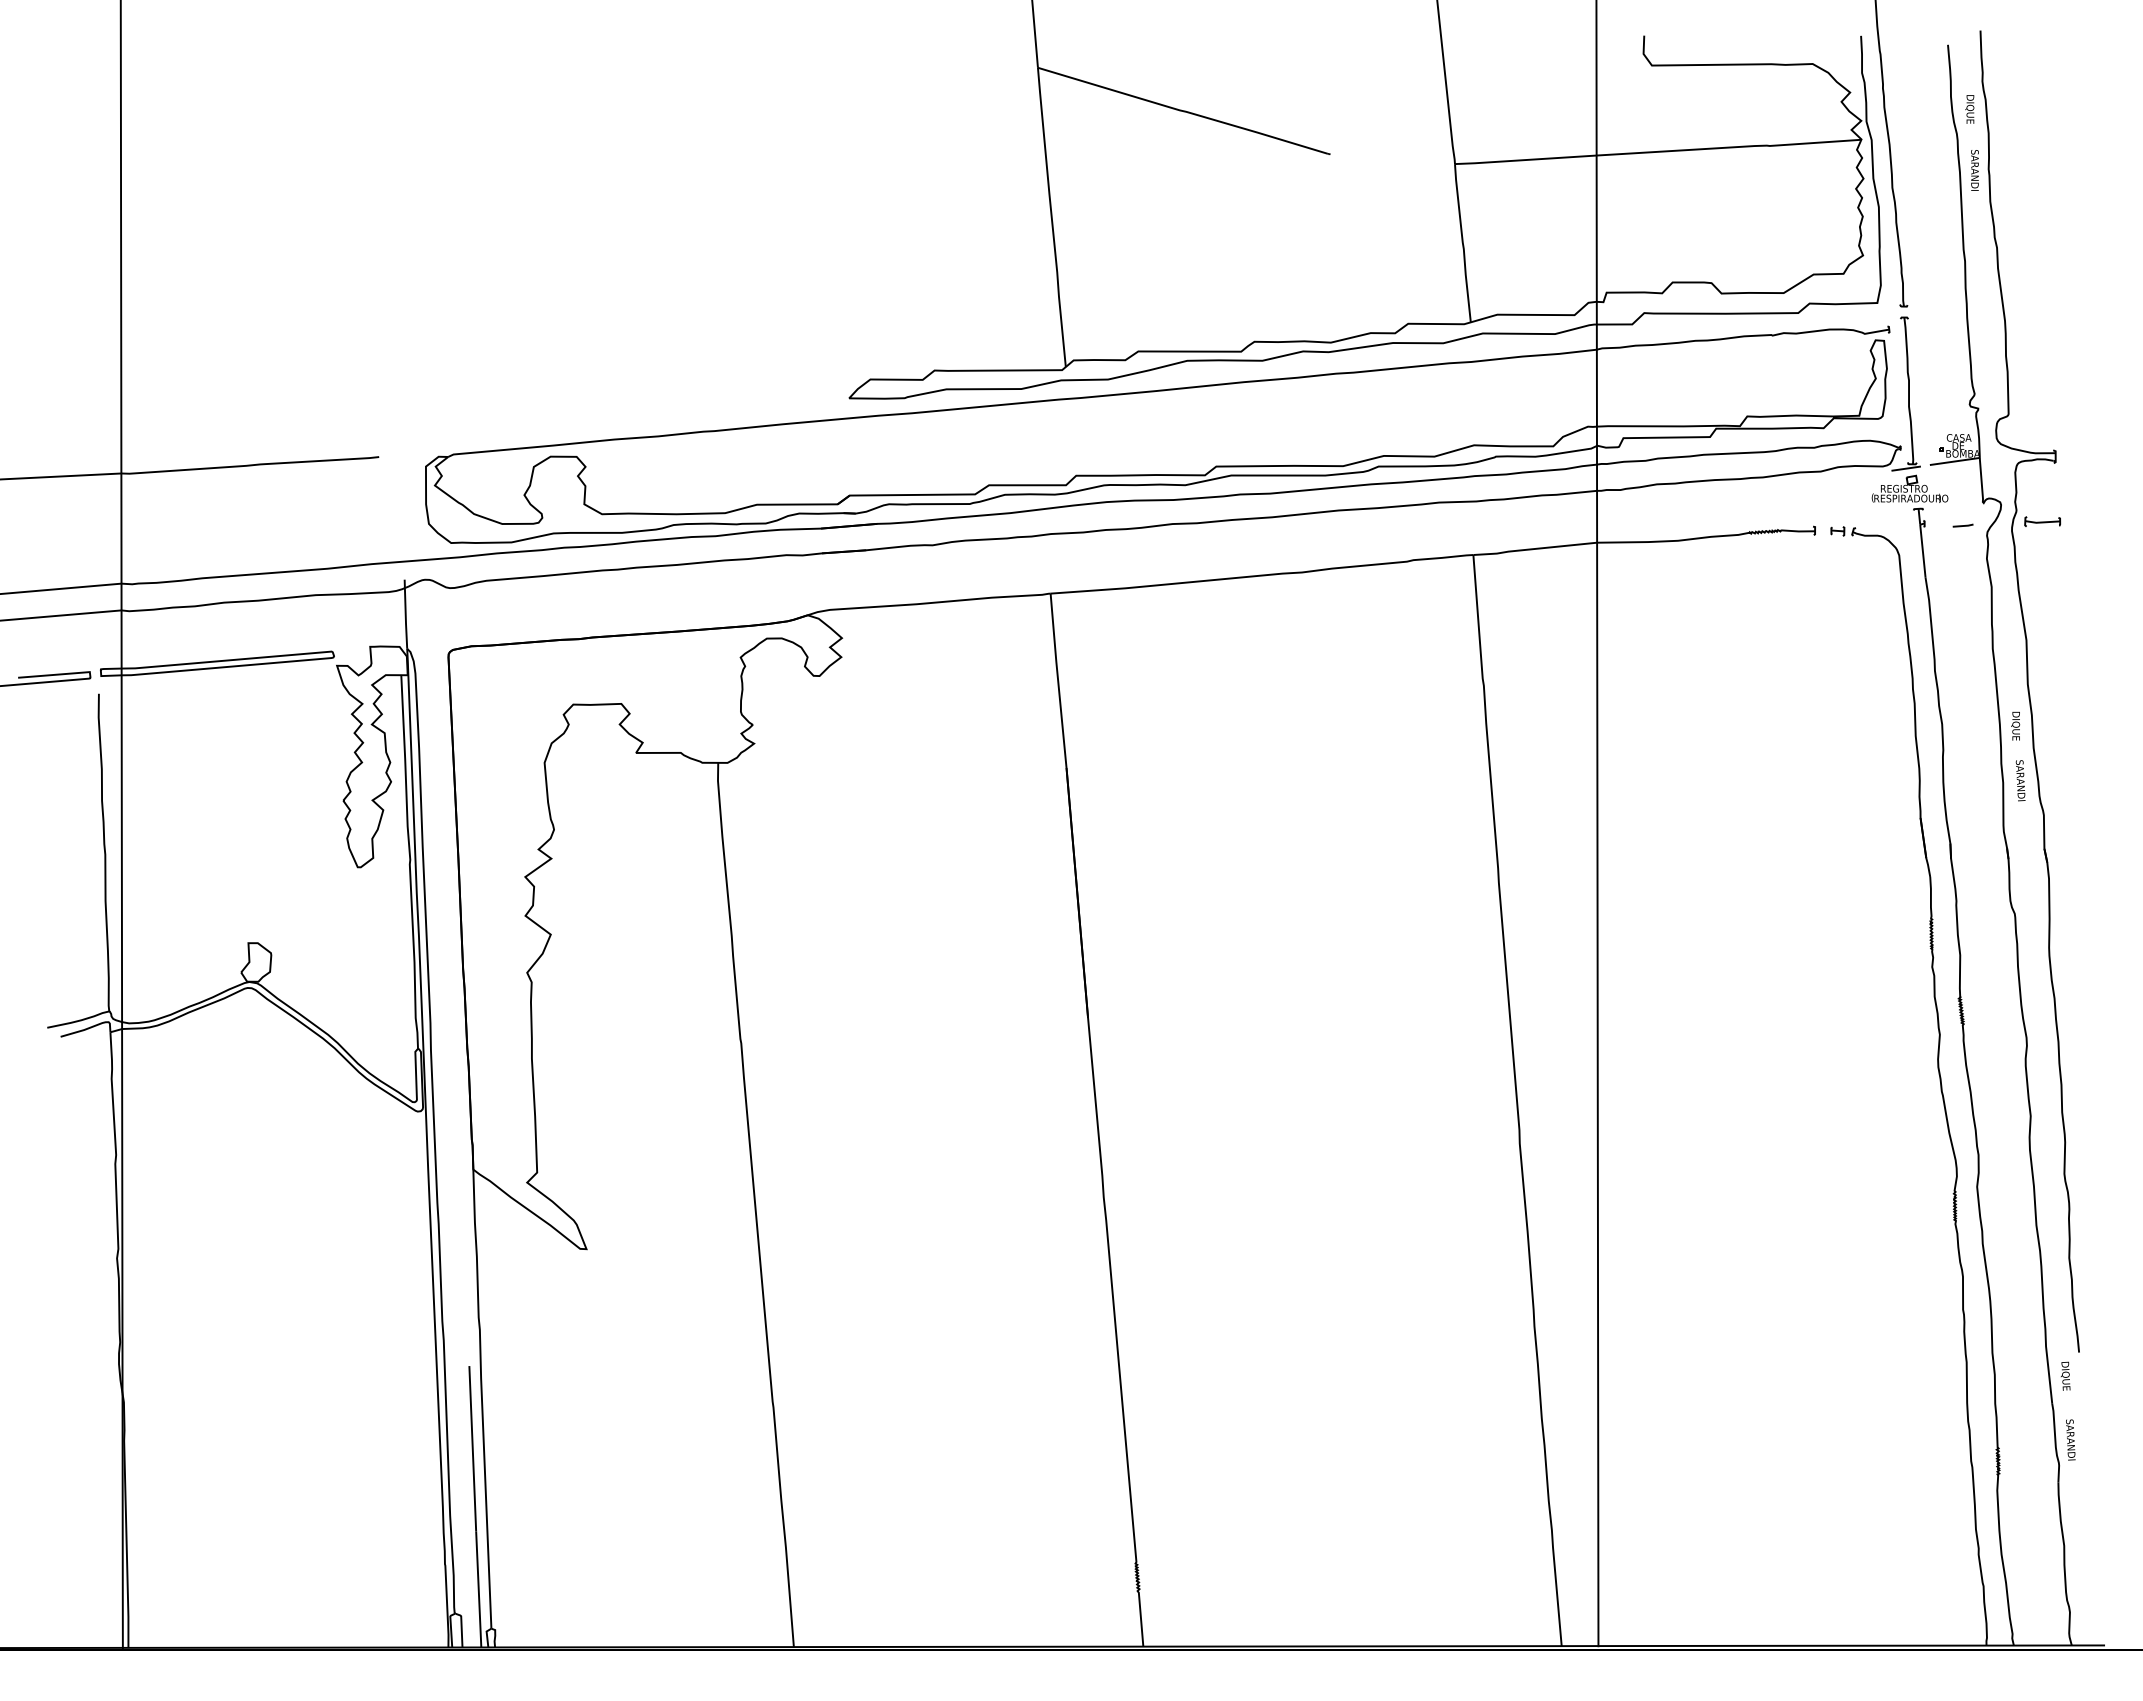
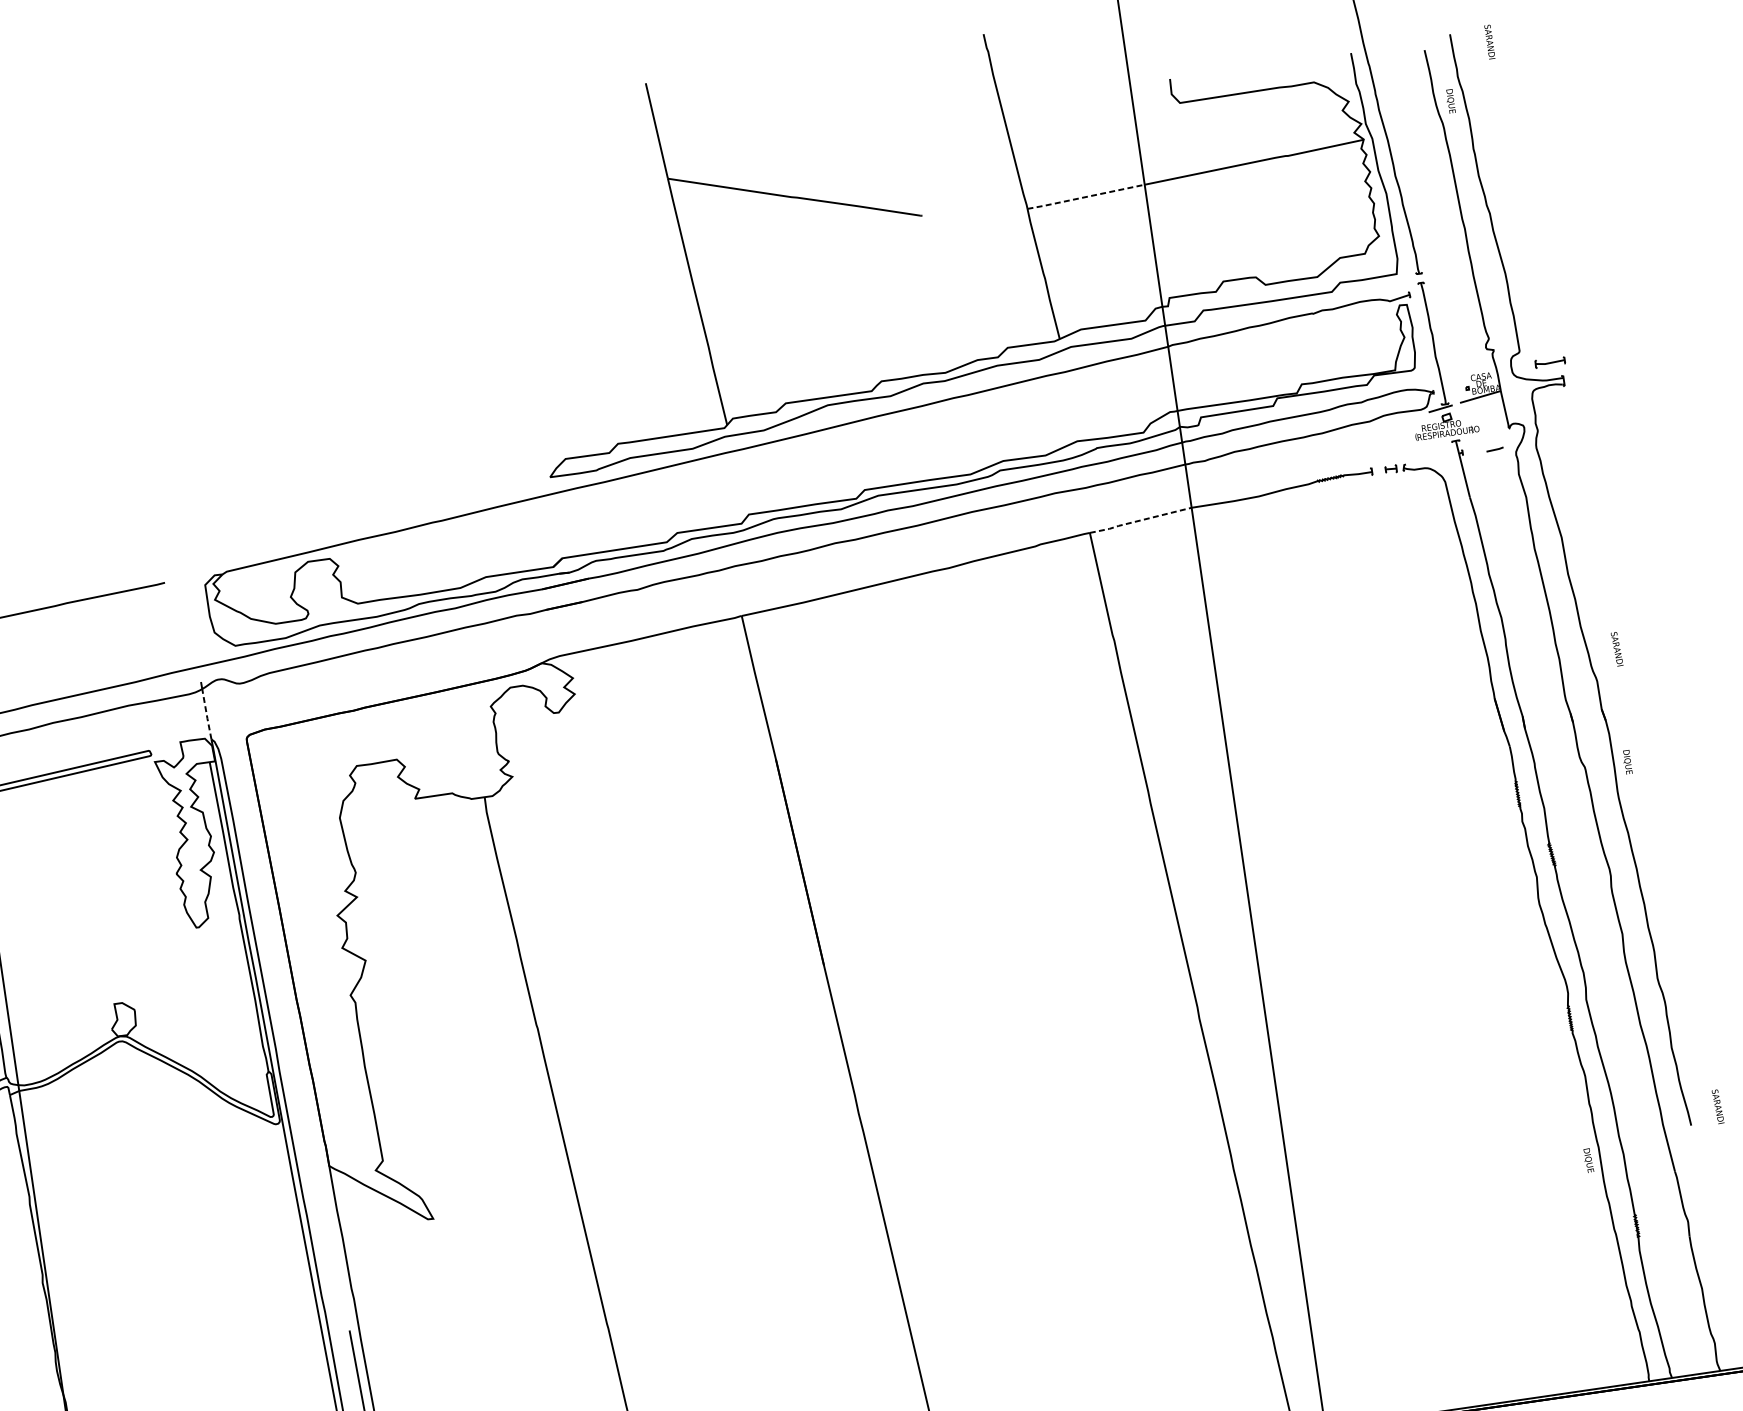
line: (1524, 160) -> (1085, 197), solid -> dashed
text: (1974, 170) -> (1489, 42), moved
part: (2042, 521) -> (1550, 362), moved
line: (1534, 549) -> (1140, 520), solid -> dashed
line: (405, 618) -> (206, 714), solid -> dashed
text: (2015, 725) -> (1627, 761), moved
text: (2020, 780) -> (1616, 649), moved
text: (2065, 1375) -> (1588, 1159), moved
text: (2070, 1439) -> (1717, 1106), moved

